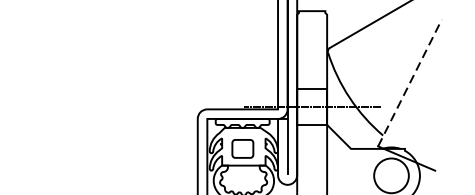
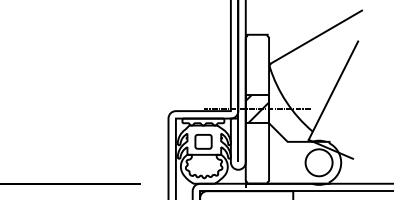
line: (410, 82) -> (333, 90), dashed -> solid
hatch: (312, 107) -> (257, 109), added

